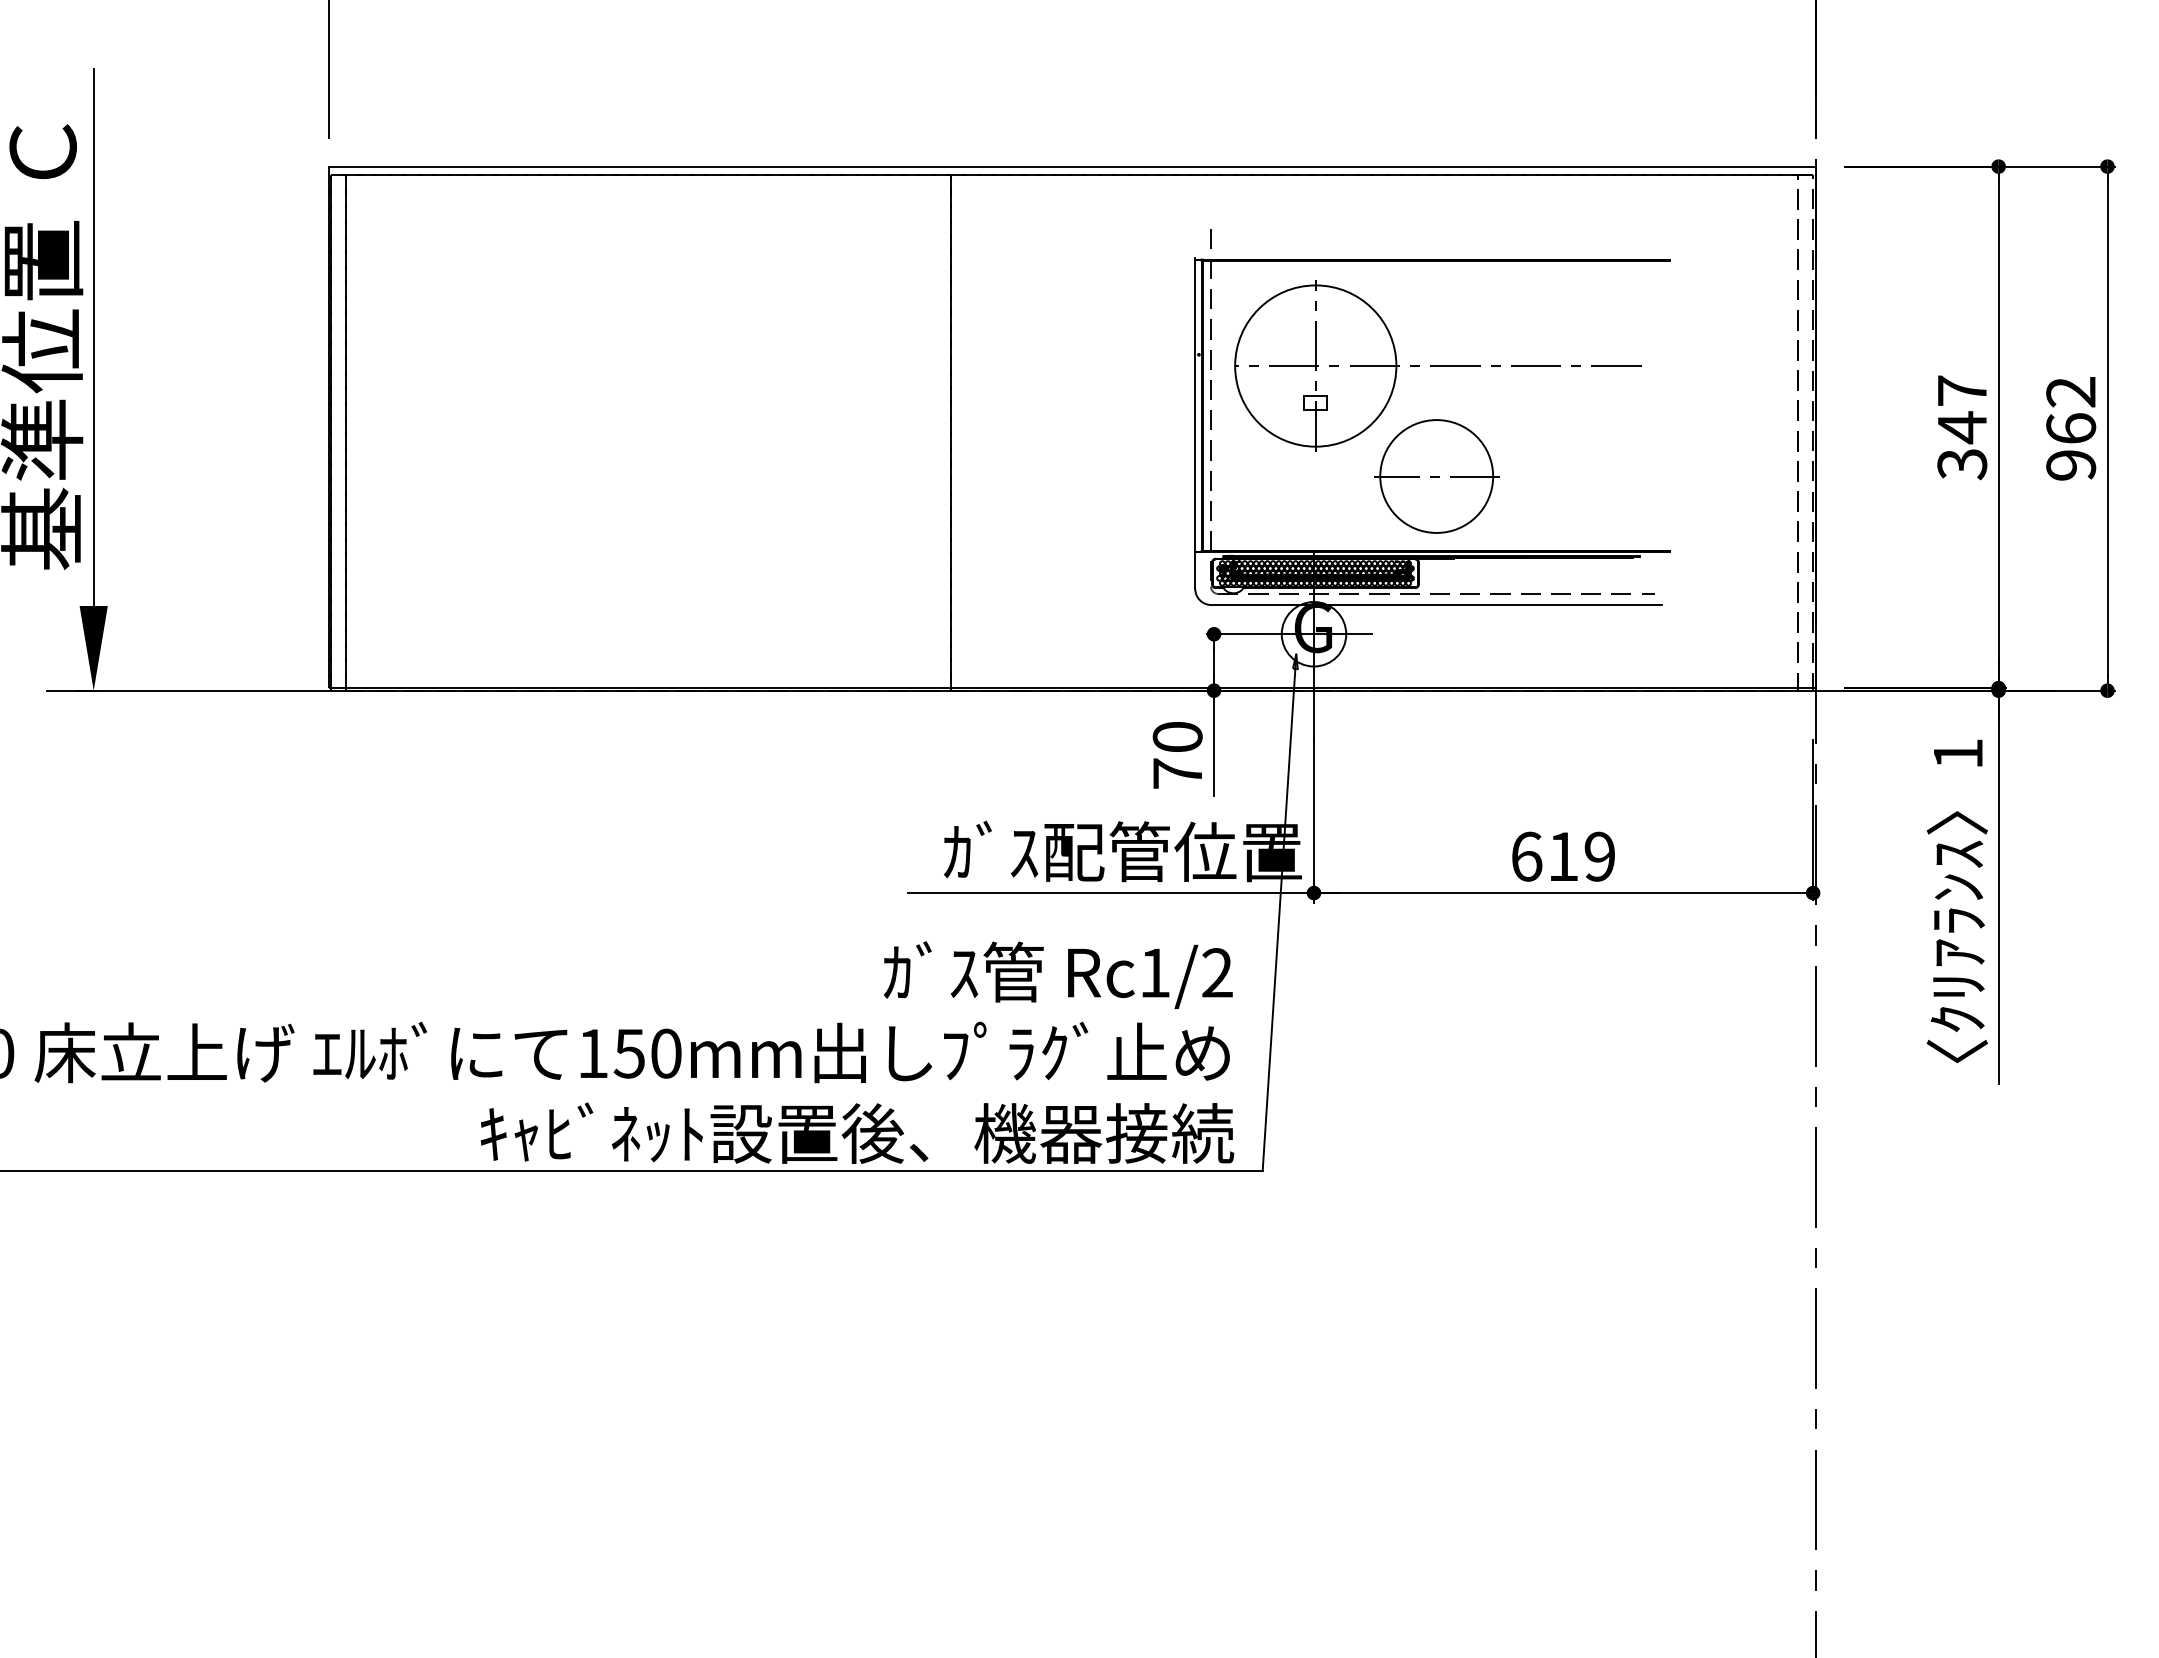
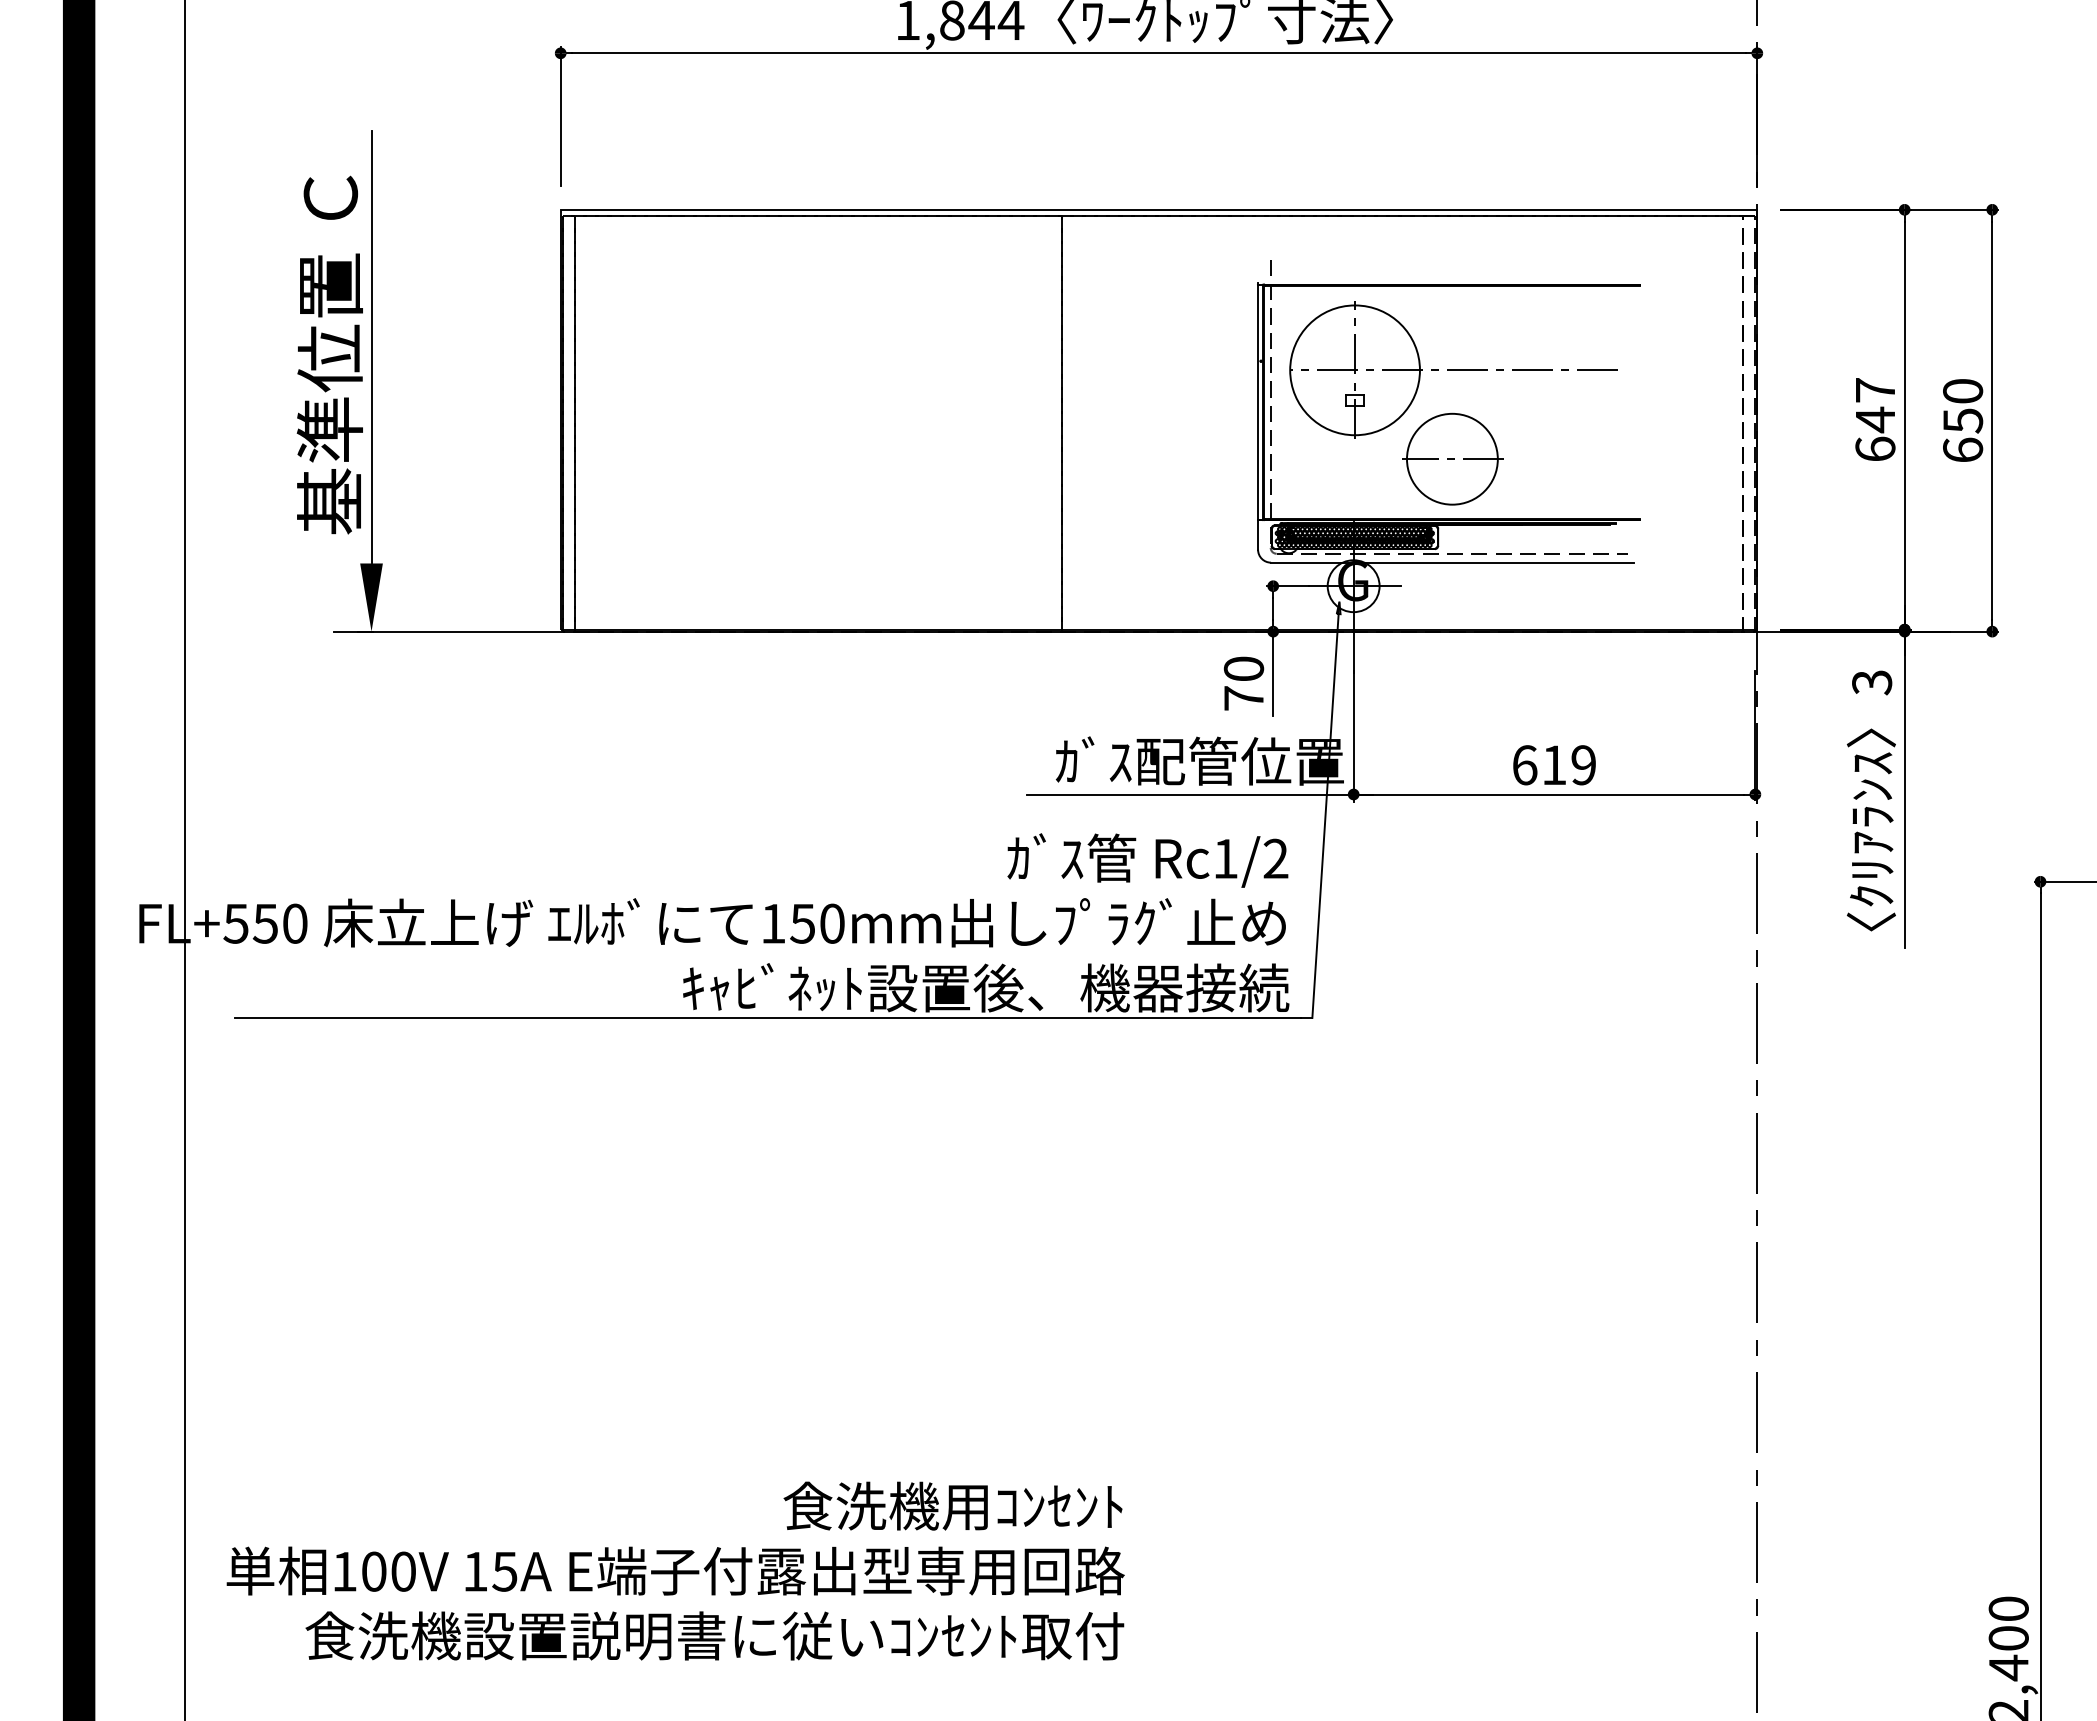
text: (2071, 428) -> (1963, 420), 962 -> 650
text: (1962, 464) -> (1875, 449), 347 -> 647
text: (1958, 753) -> (1872, 682), 1 -> 3

